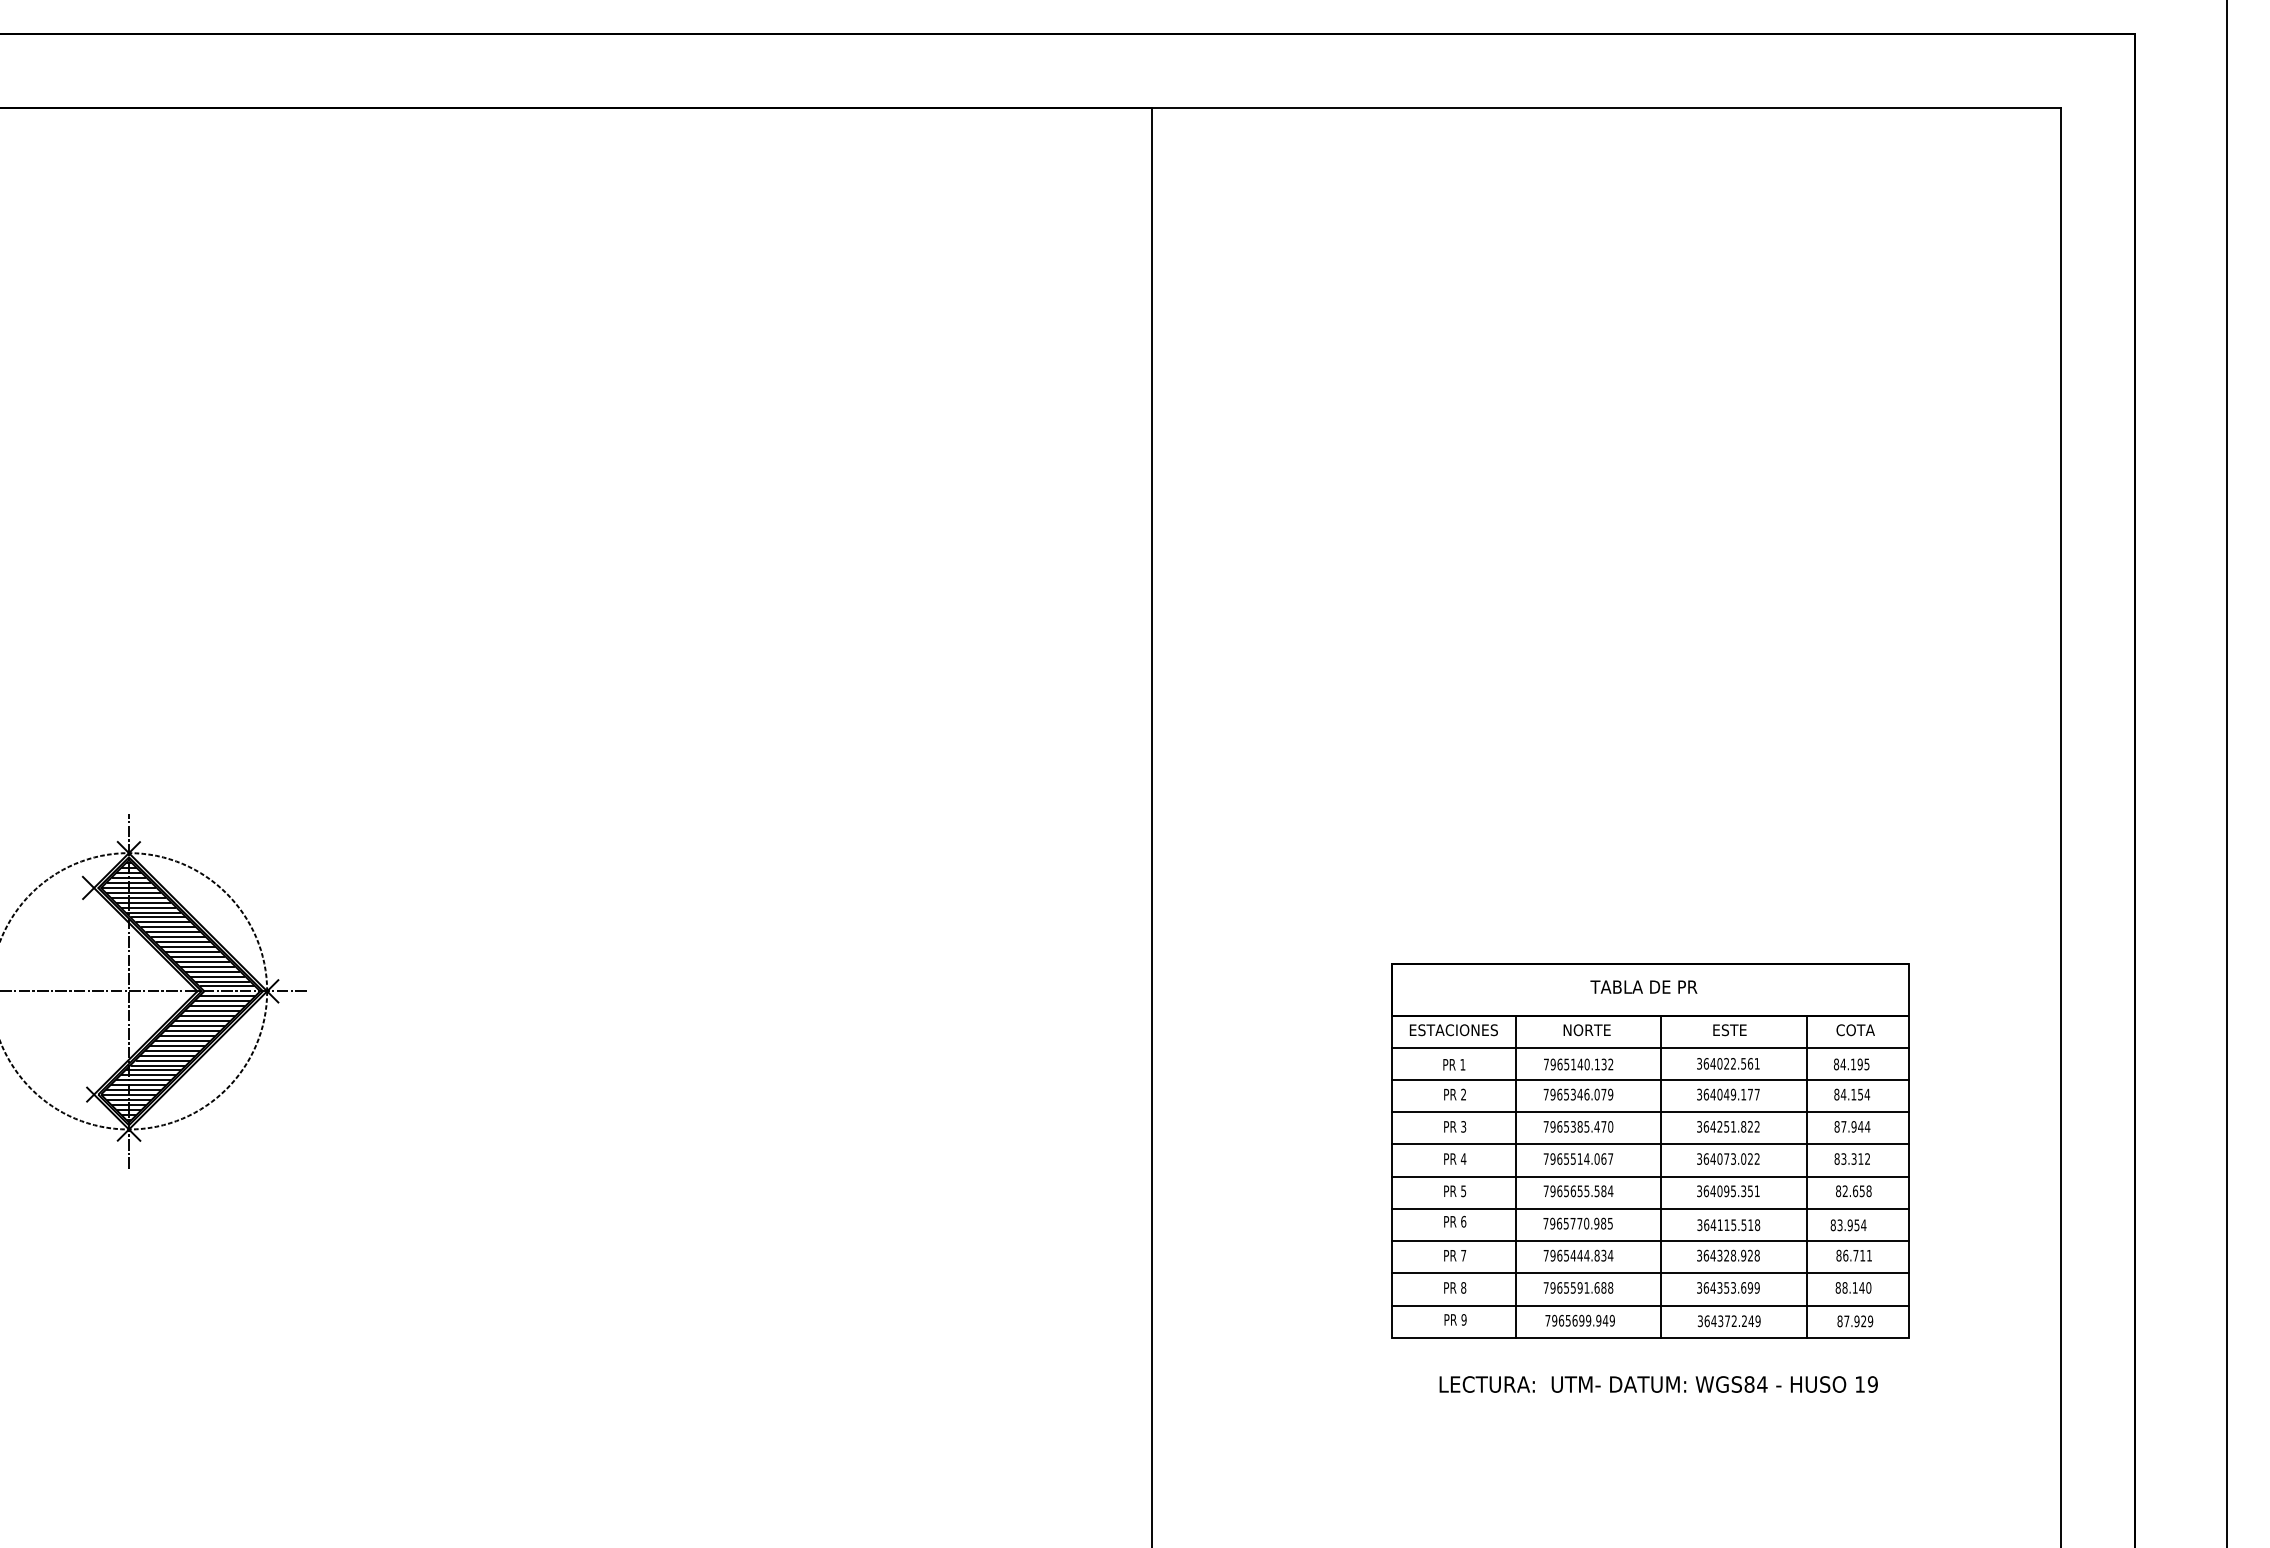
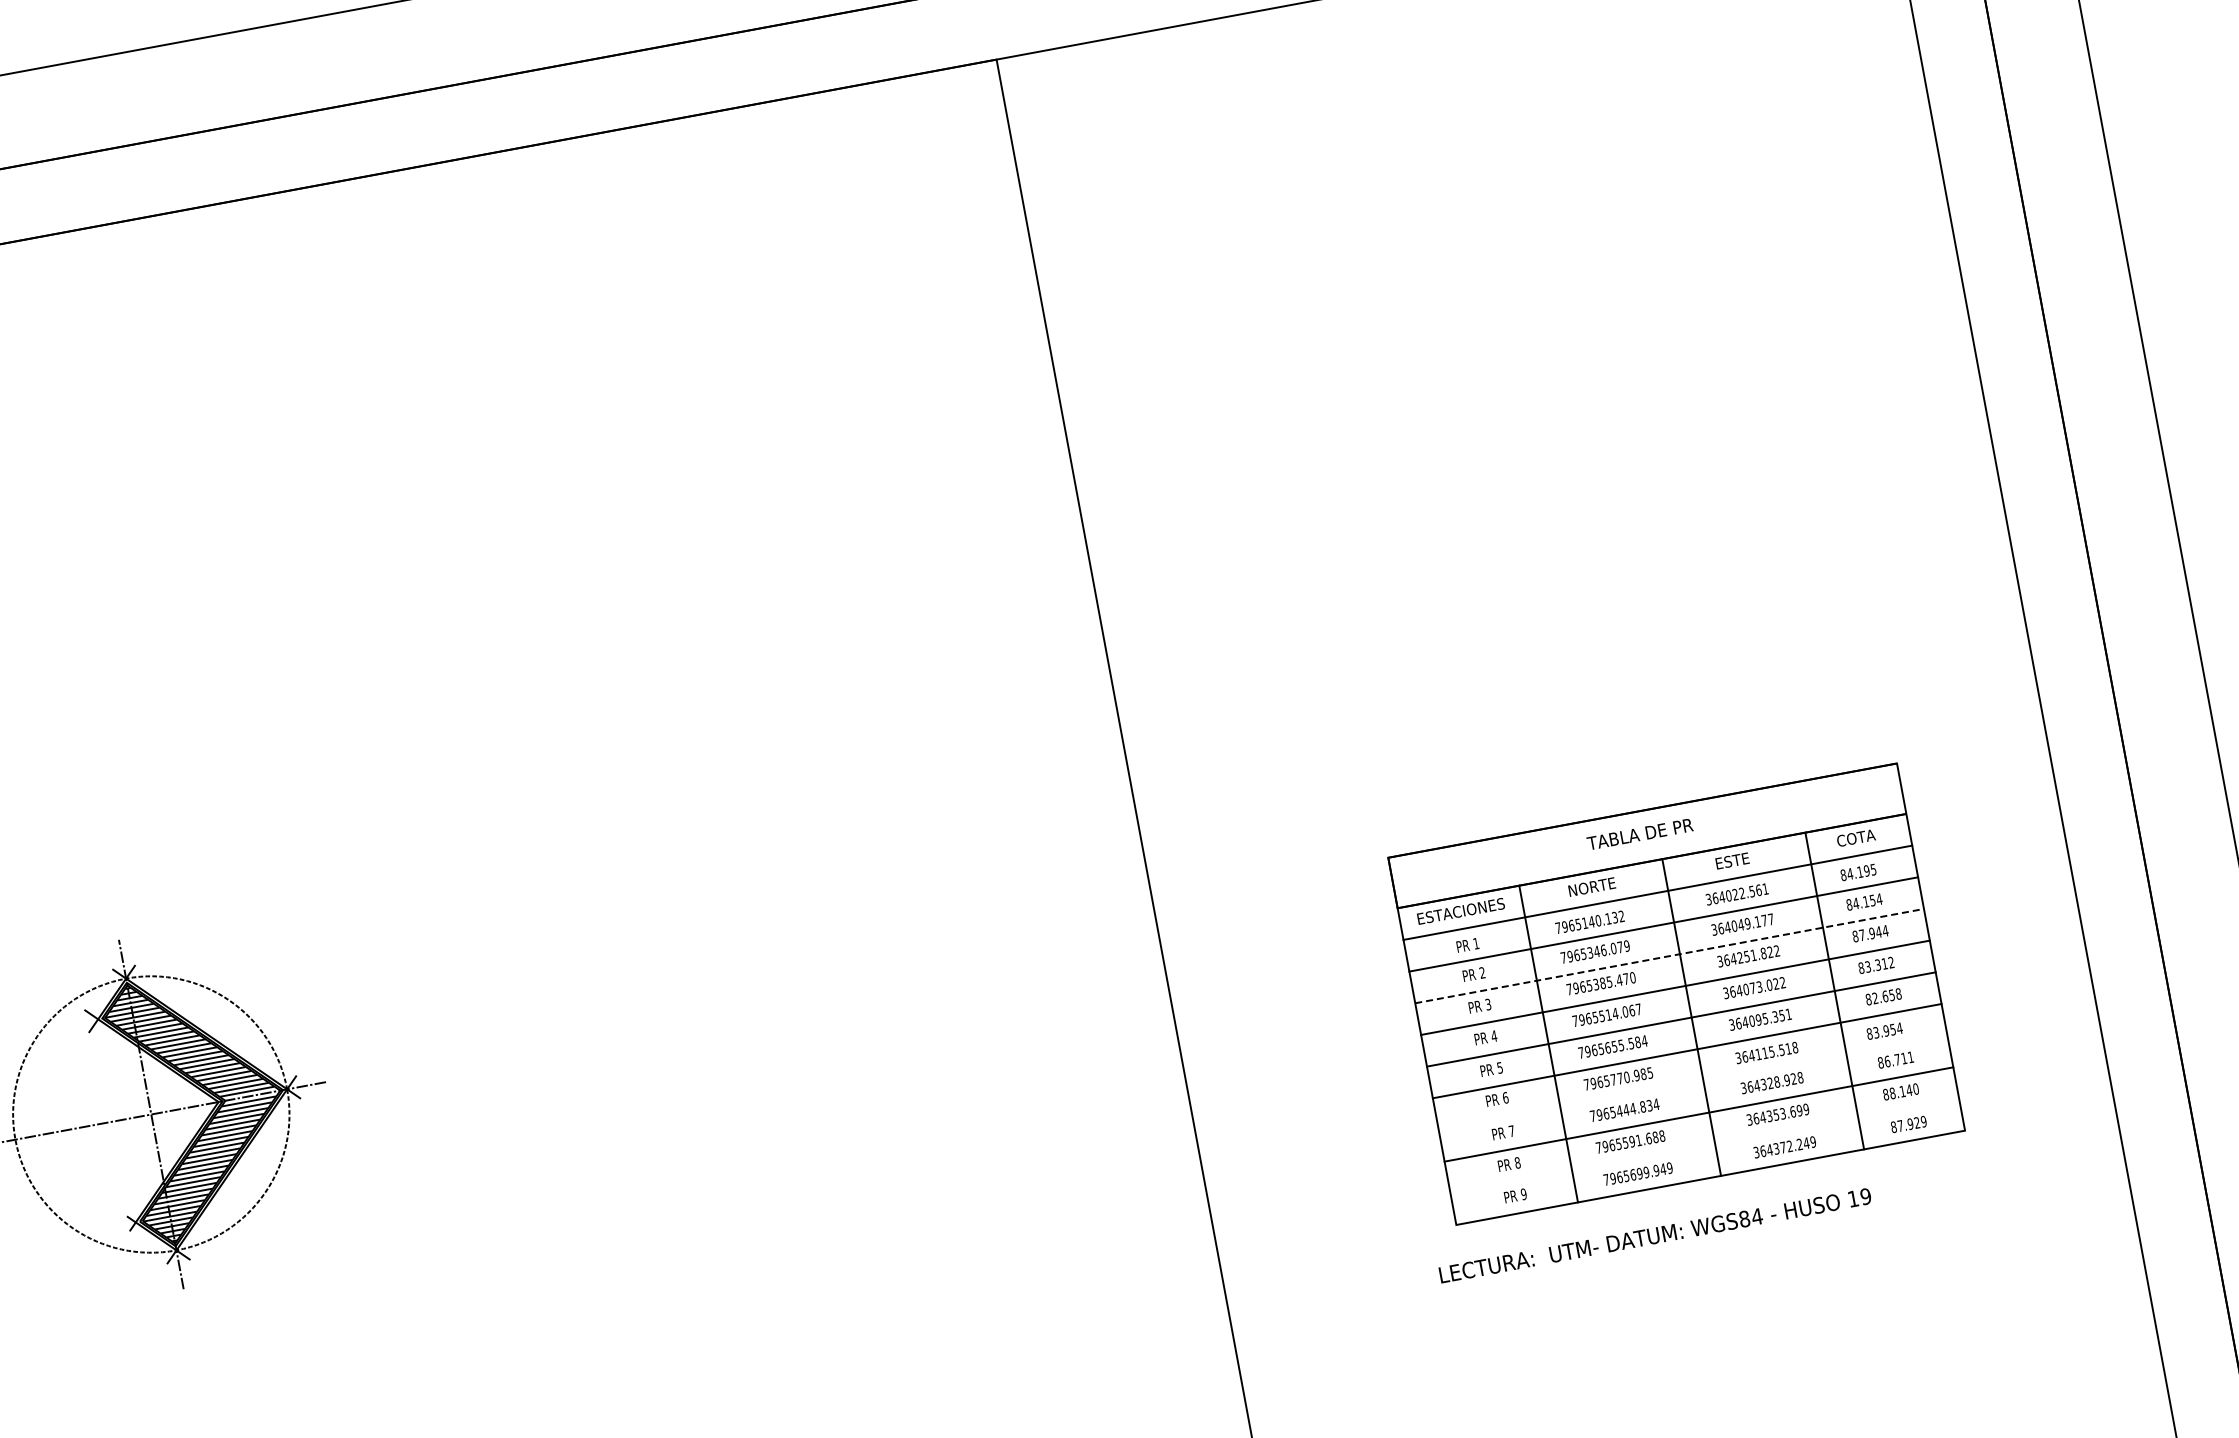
line: (1650, 1112) -> (1669, 956), solid -> dashed
line: (1650, 1241) -> (1692, 1083), removed
line: (1650, 1305) -> (1704, 1146), removed
text: (1658, 1384) -> (1655, 1235), moved

